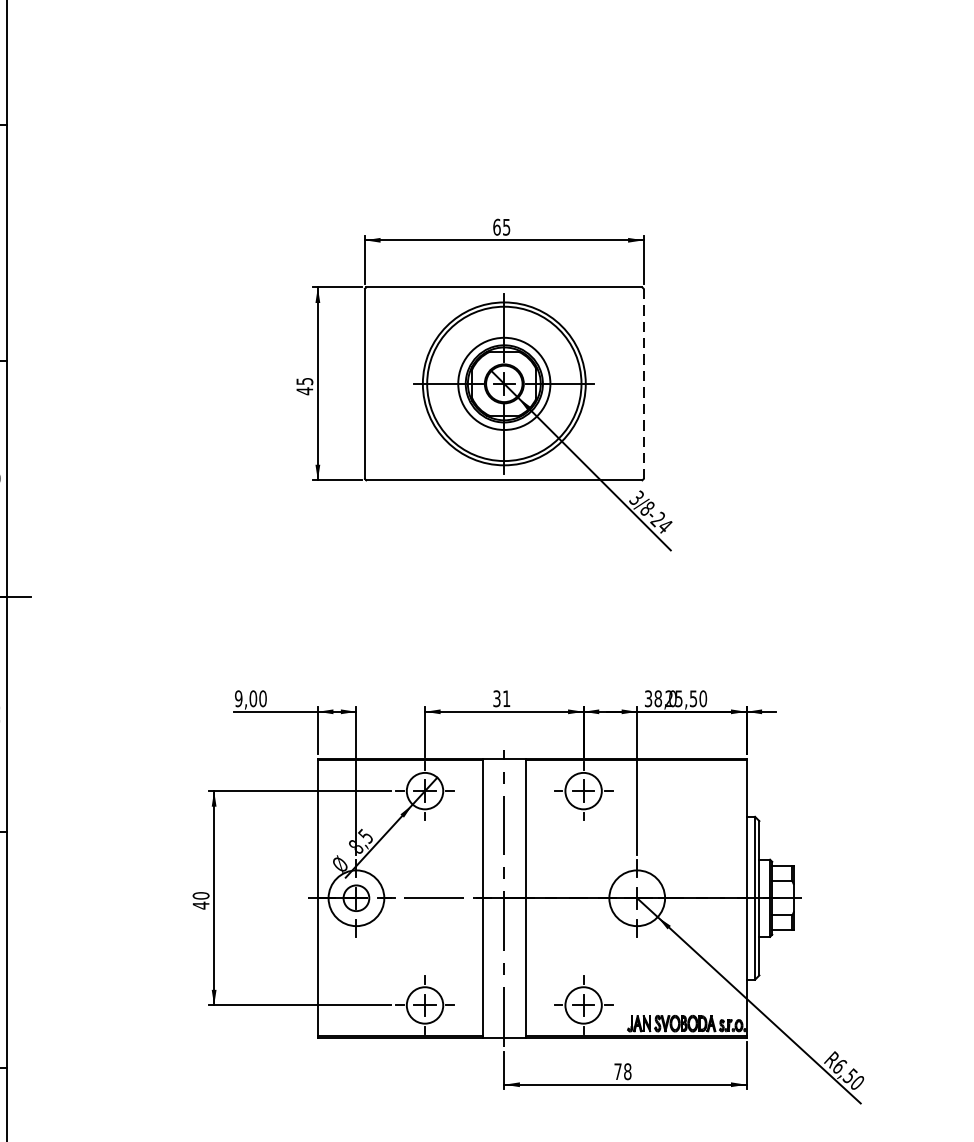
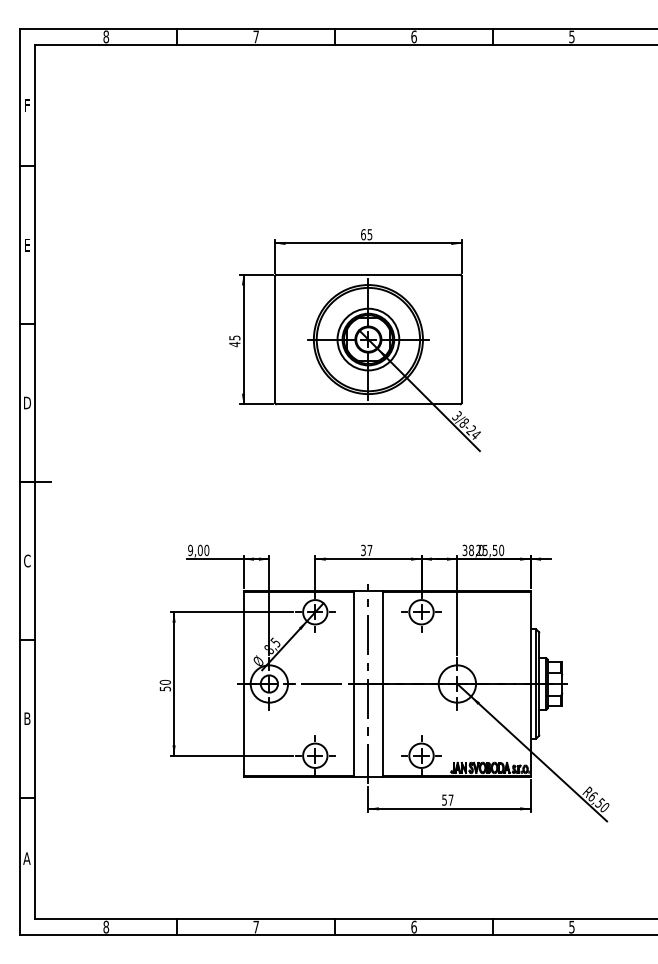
line: (643, 383) -> (461, 339), dashed -> solid
text: (505, 698) -> (369, 550), 31 -> 37
text: (201, 904) -> (165, 688), 40 -> 50
text: (622, 1070) -> (447, 799), 78 -> 57

